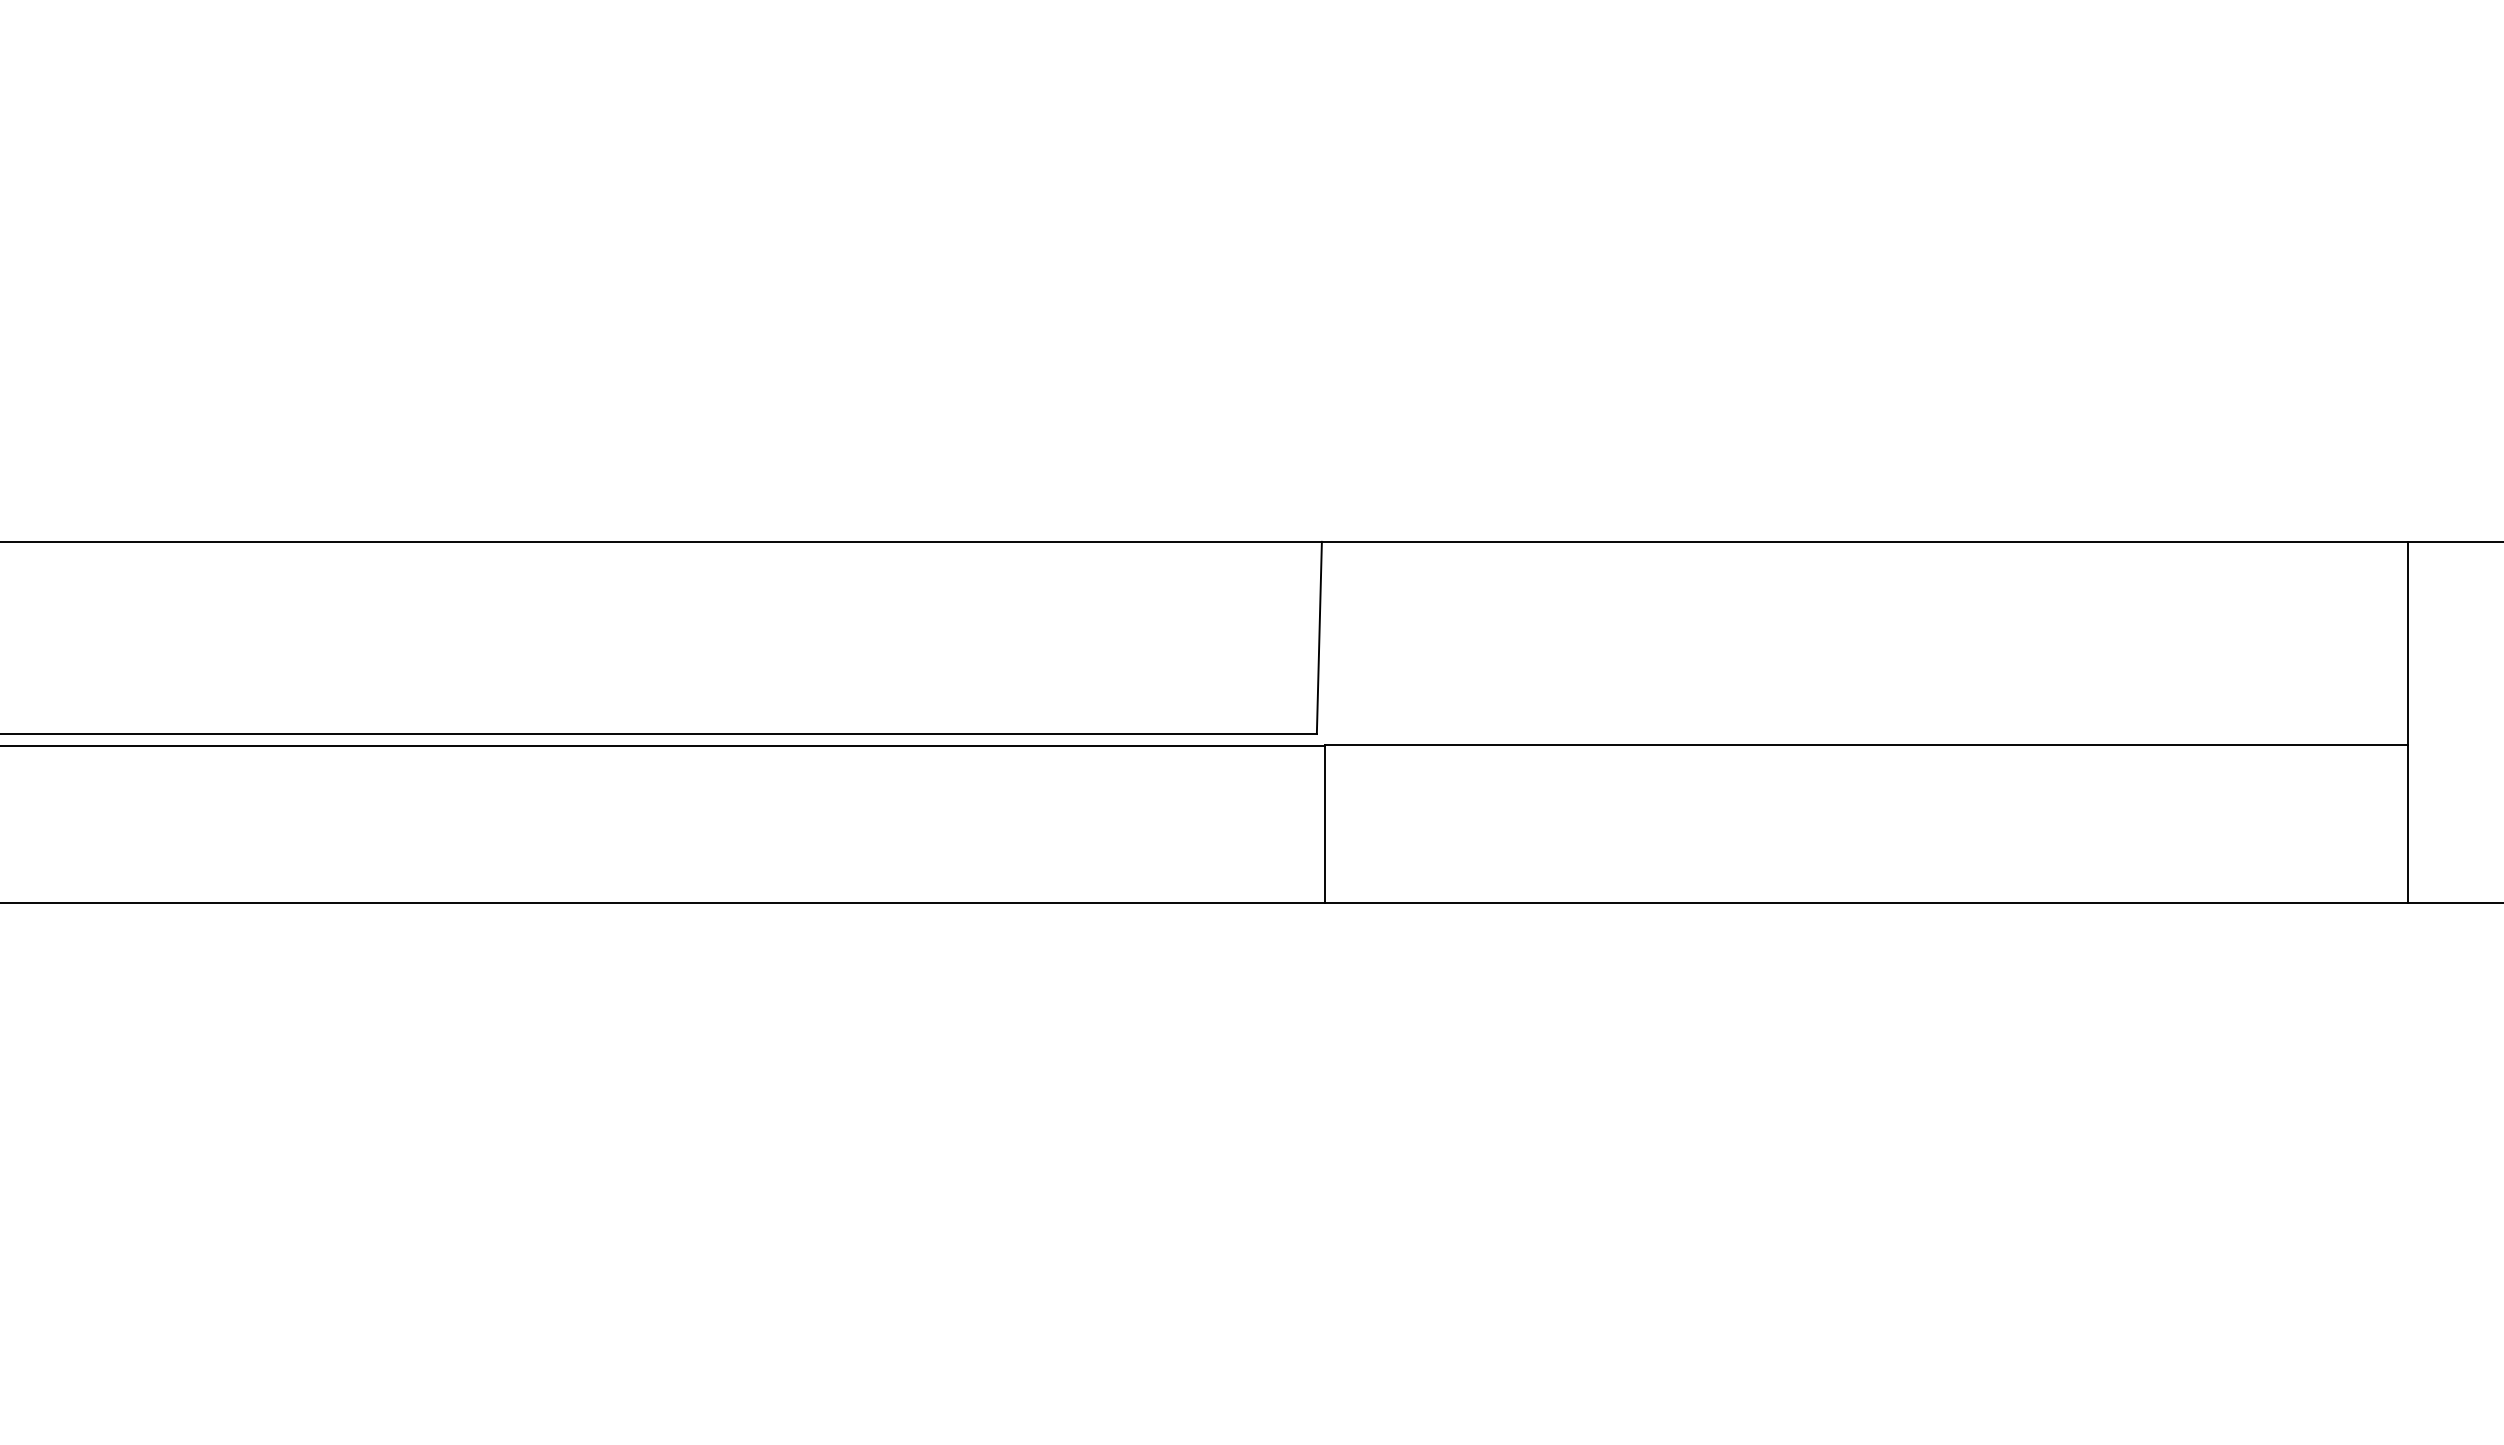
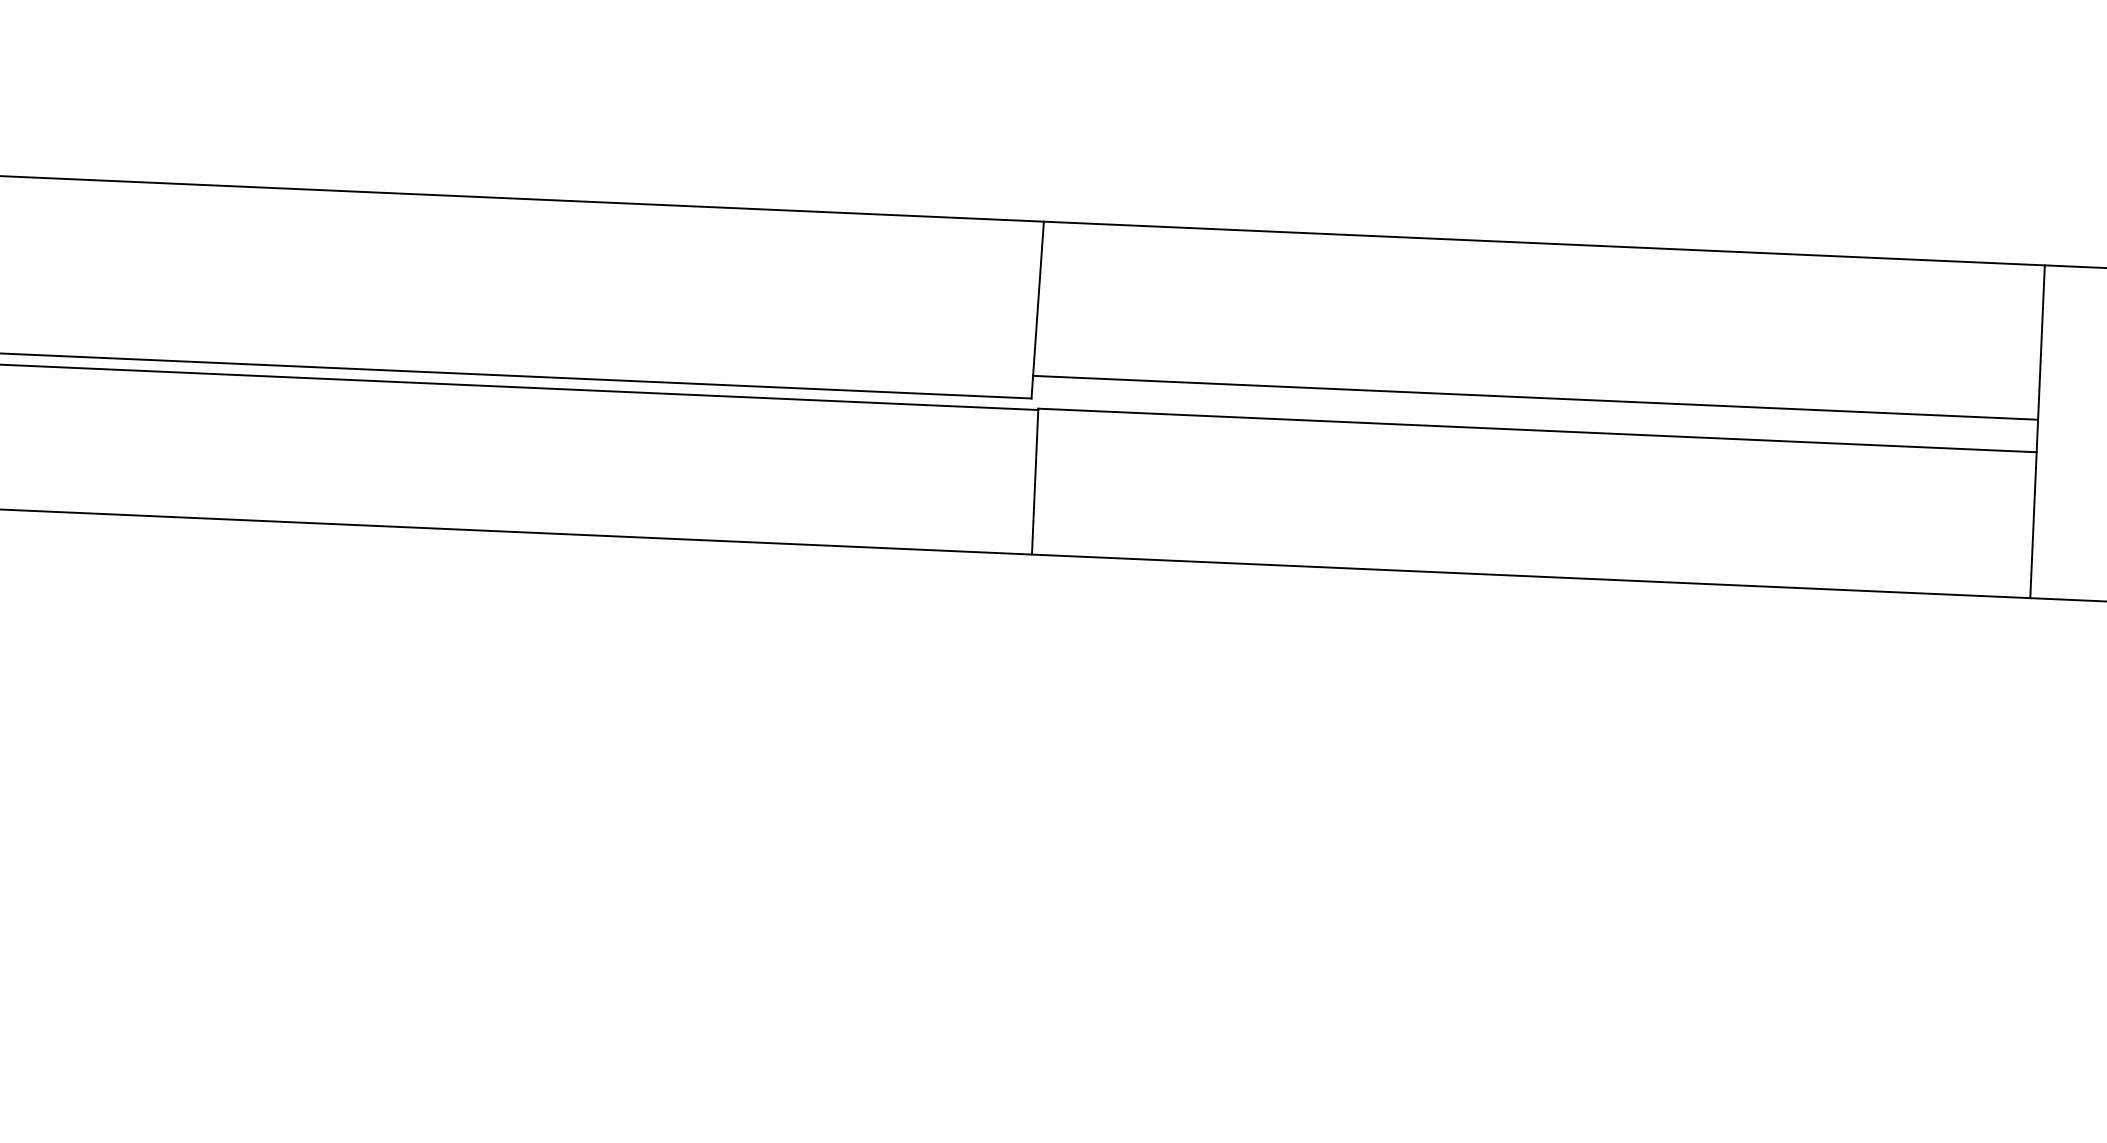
line: (1862, 709) -> (1535, 397), added

